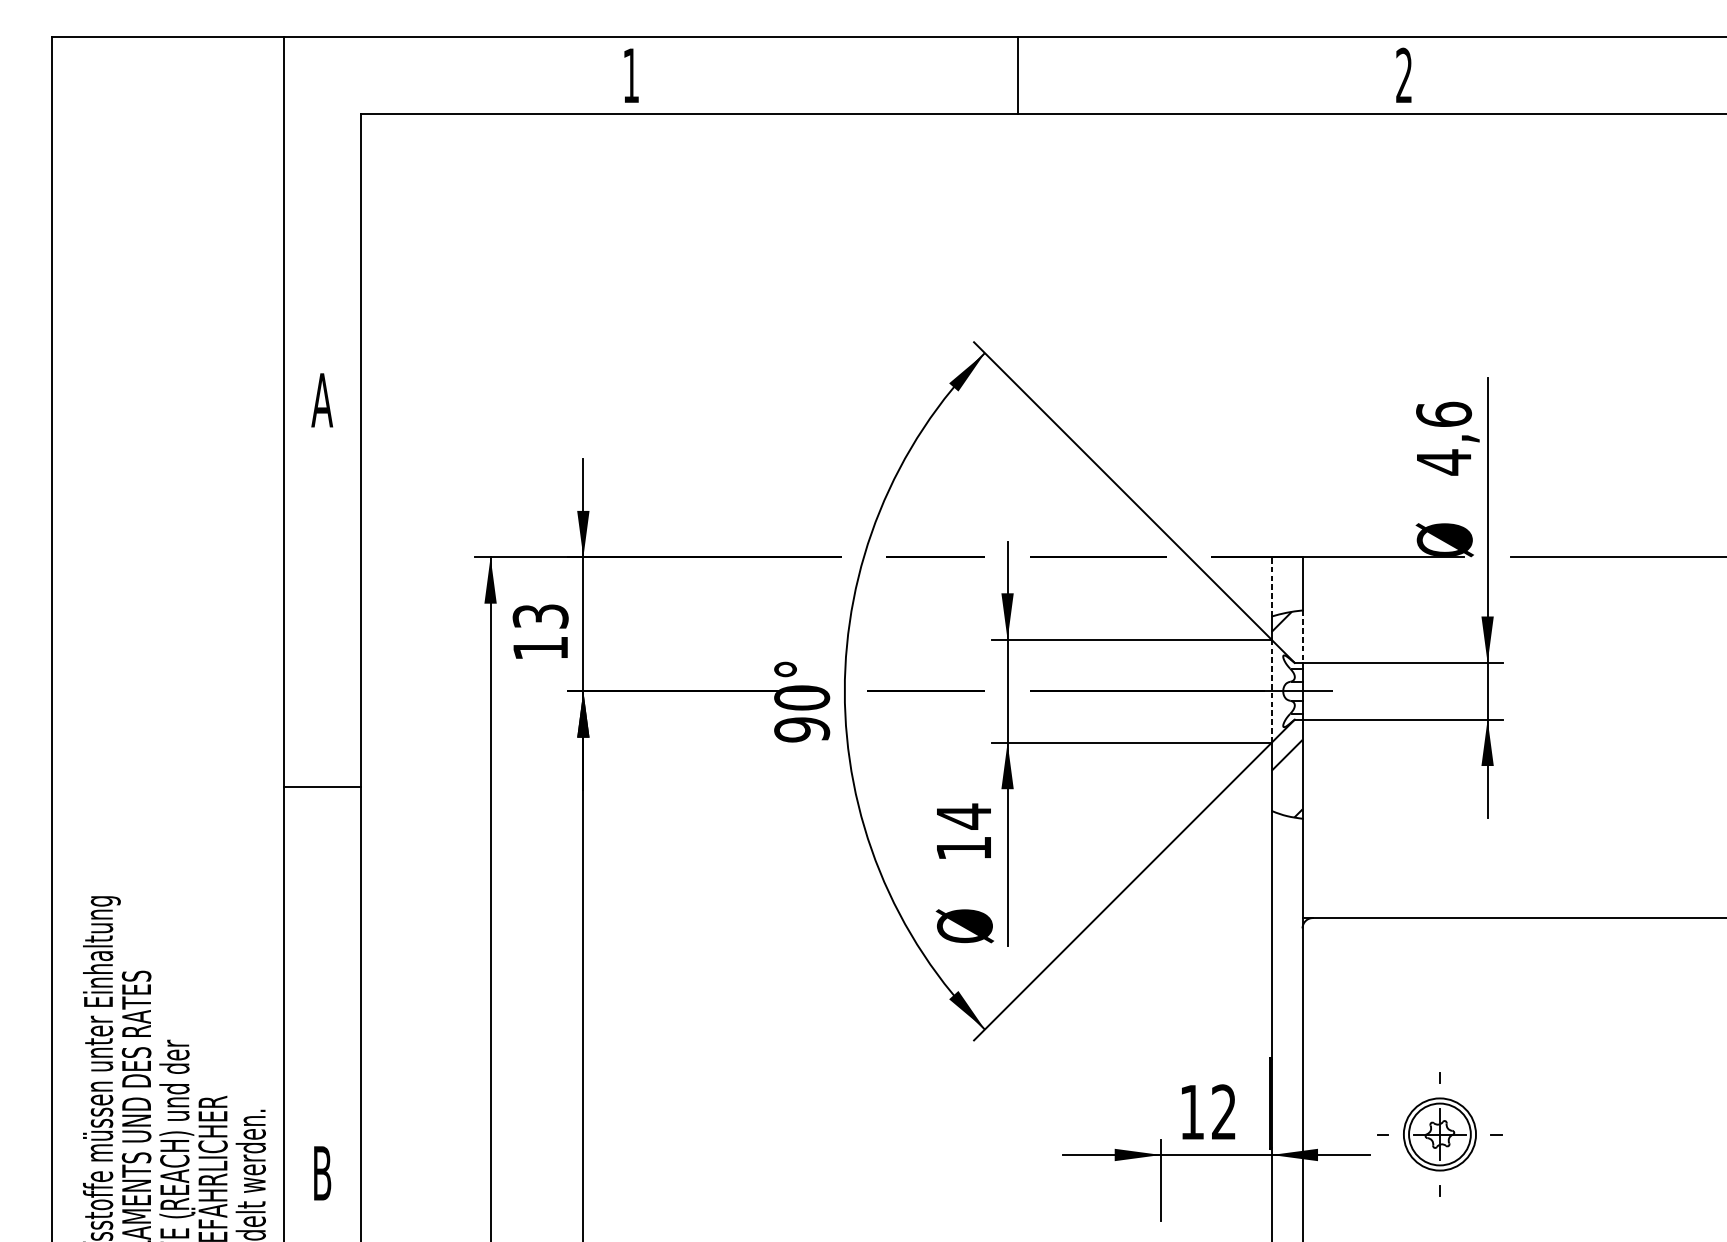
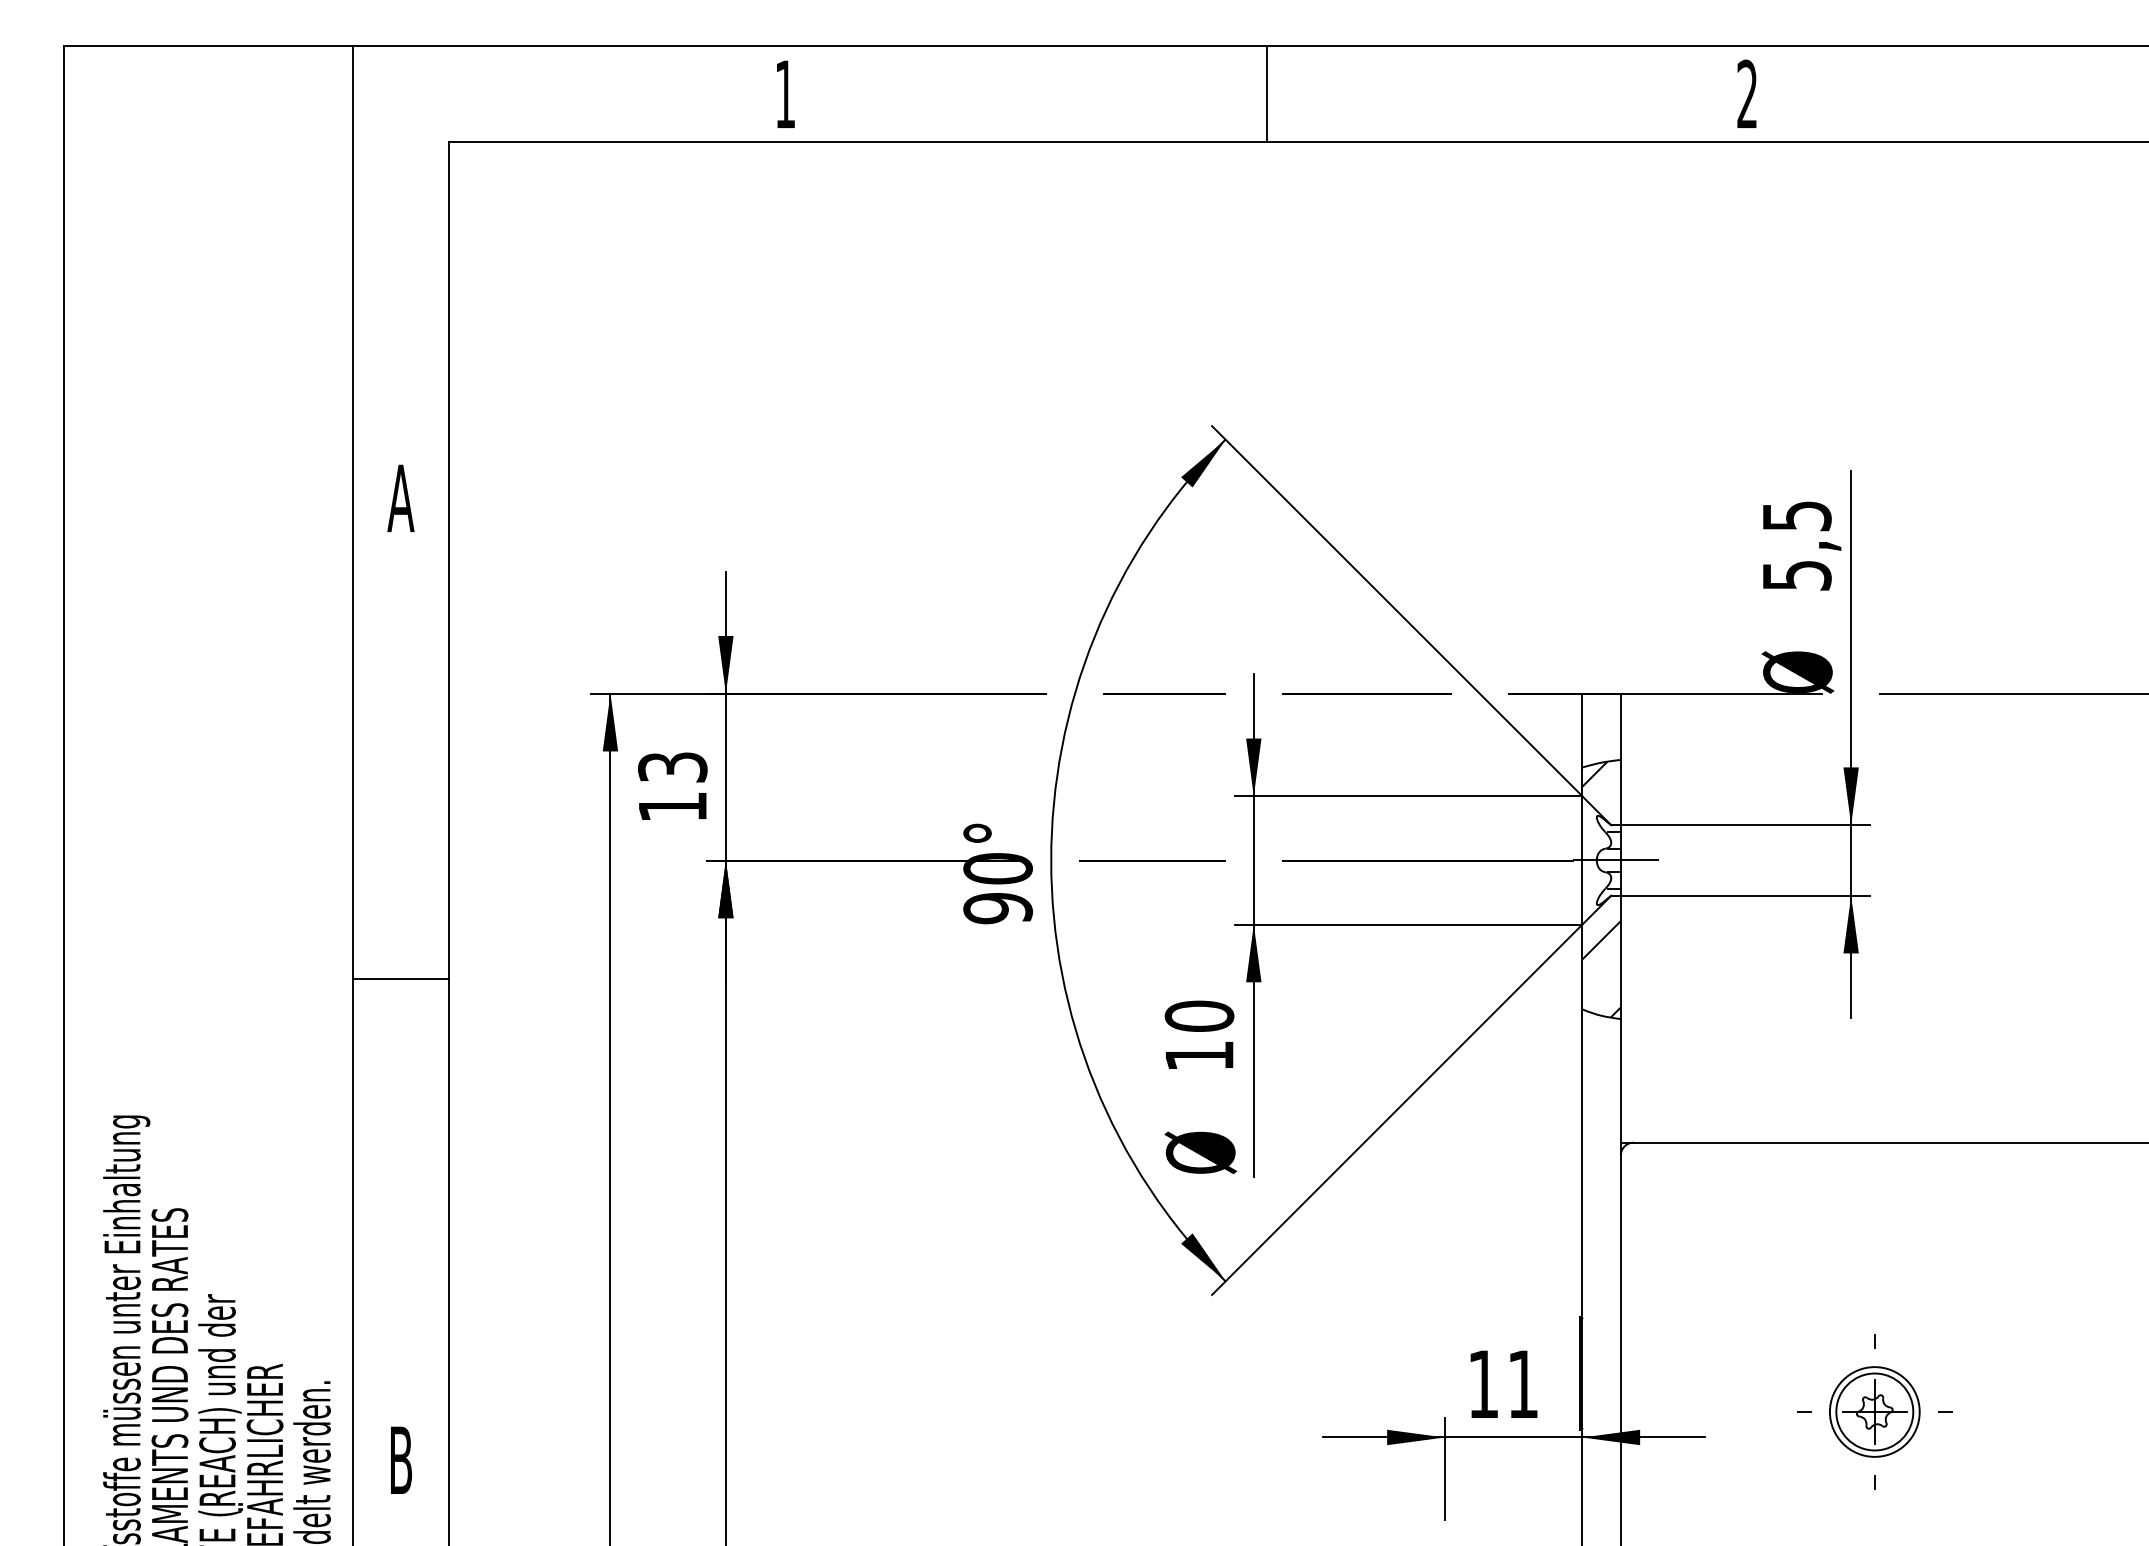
text: (1443, 438) -> (1796, 546), 4,6 -> 5,5
line: (1271, 586) -> (1582, 730), dashed -> solid
line: (1302, 636) -> (1620, 792), dashed -> solid
line: (1271, 691) -> (1582, 860), dashed -> solid
text: (963, 816) -> (1199, 1016), 14 -> 10
text: (1223, 1111) -> (1522, 1383), 12 -> 11
part: (1439, 1134) -> (1874, 1411), moved

